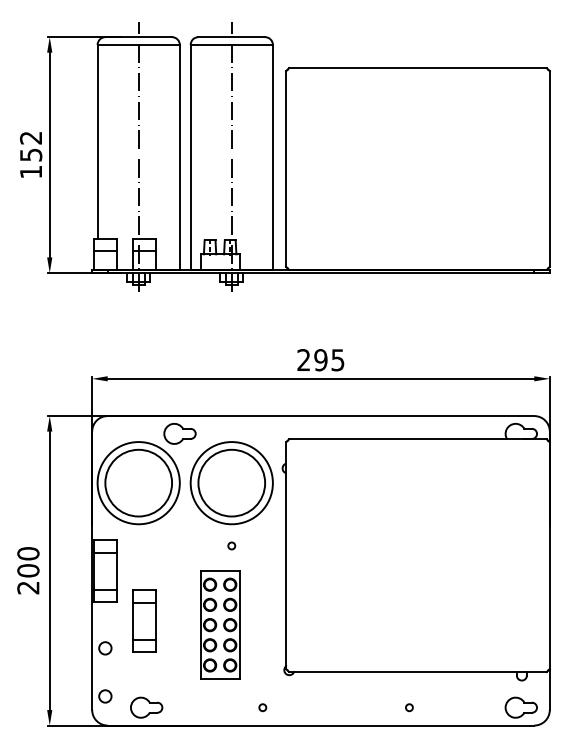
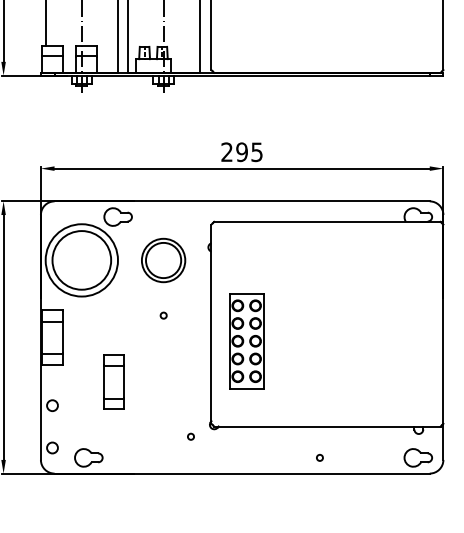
part: (231, 483) -> (163, 260), size x0.6
part: (144, 620) -> (114, 381), moved
part: (220, 624) -> (246, 340), moved
circle: (262, 707) -> (190, 436), moved

